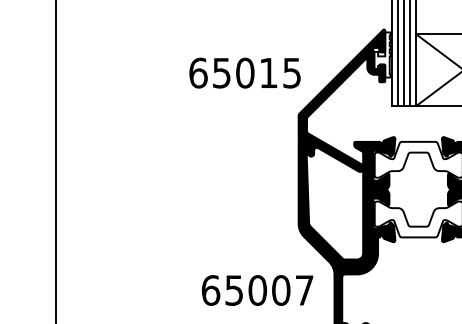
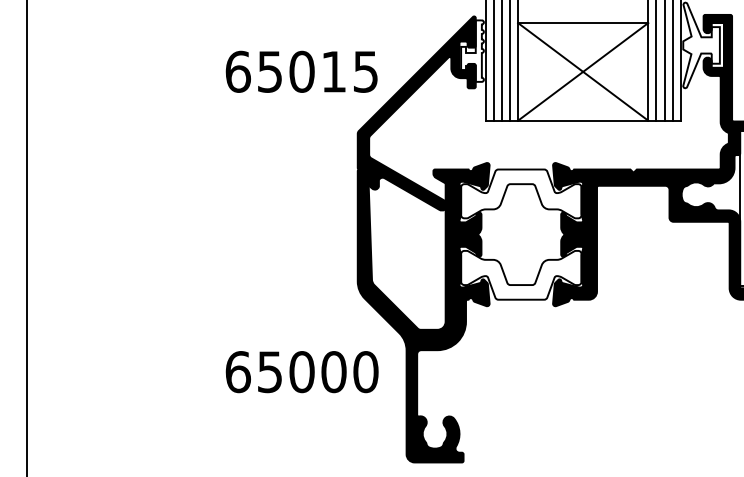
text: (244, 72) -> (301, 71), moved
text: (304, 290) -> (365, 372), 65007 -> 65000

